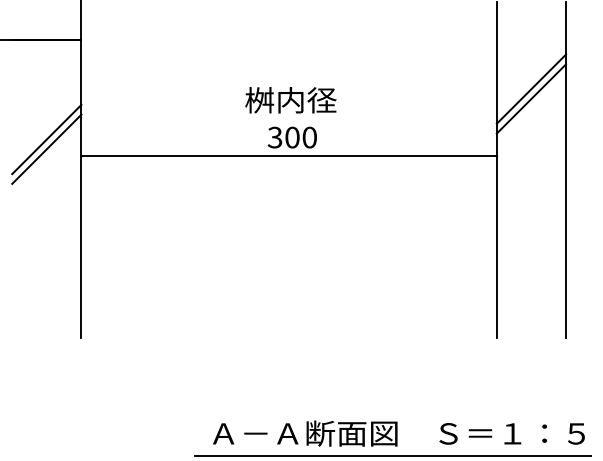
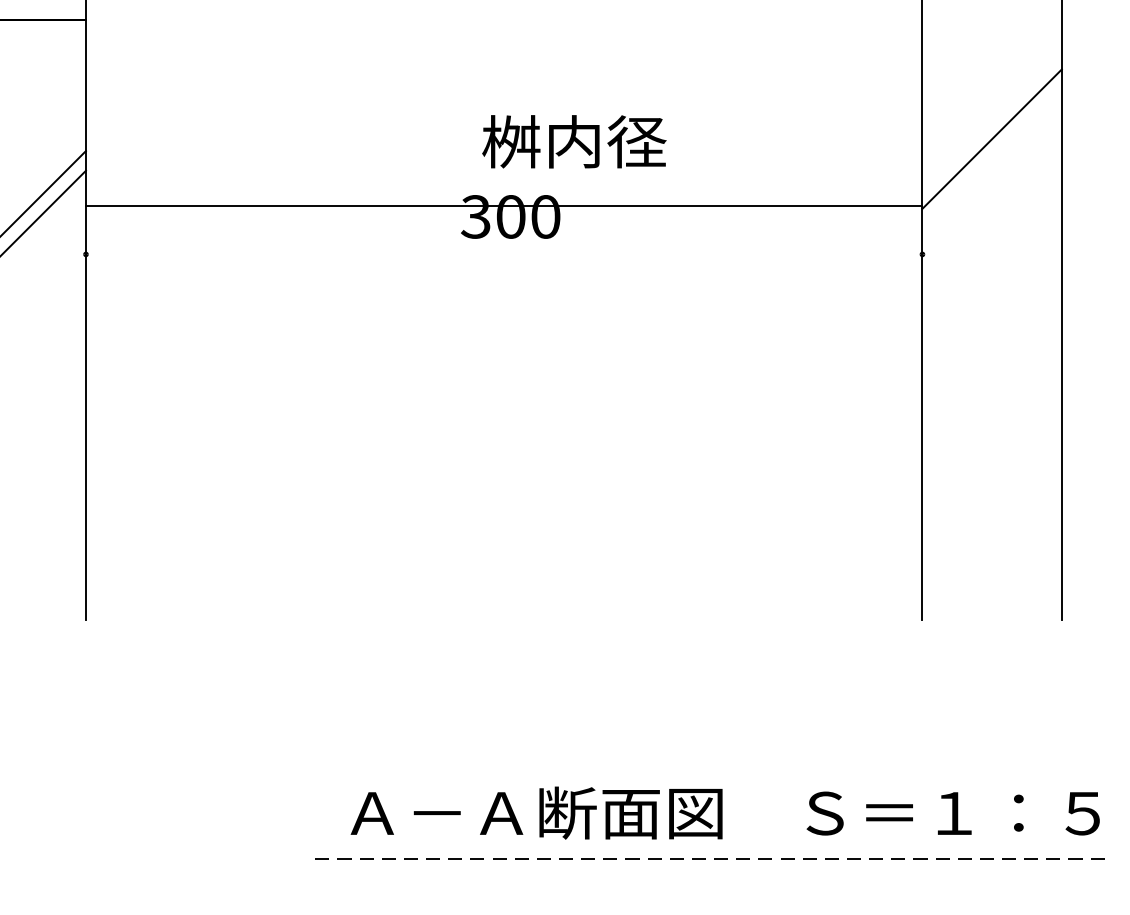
line: (531, 88) -> (992, 118), removed
text: (290, 100) -> (573, 142), moved
line: (288, 156) -> (502, 206), moved
line: (392, 456) -> (712, 859), solid -> dashed

